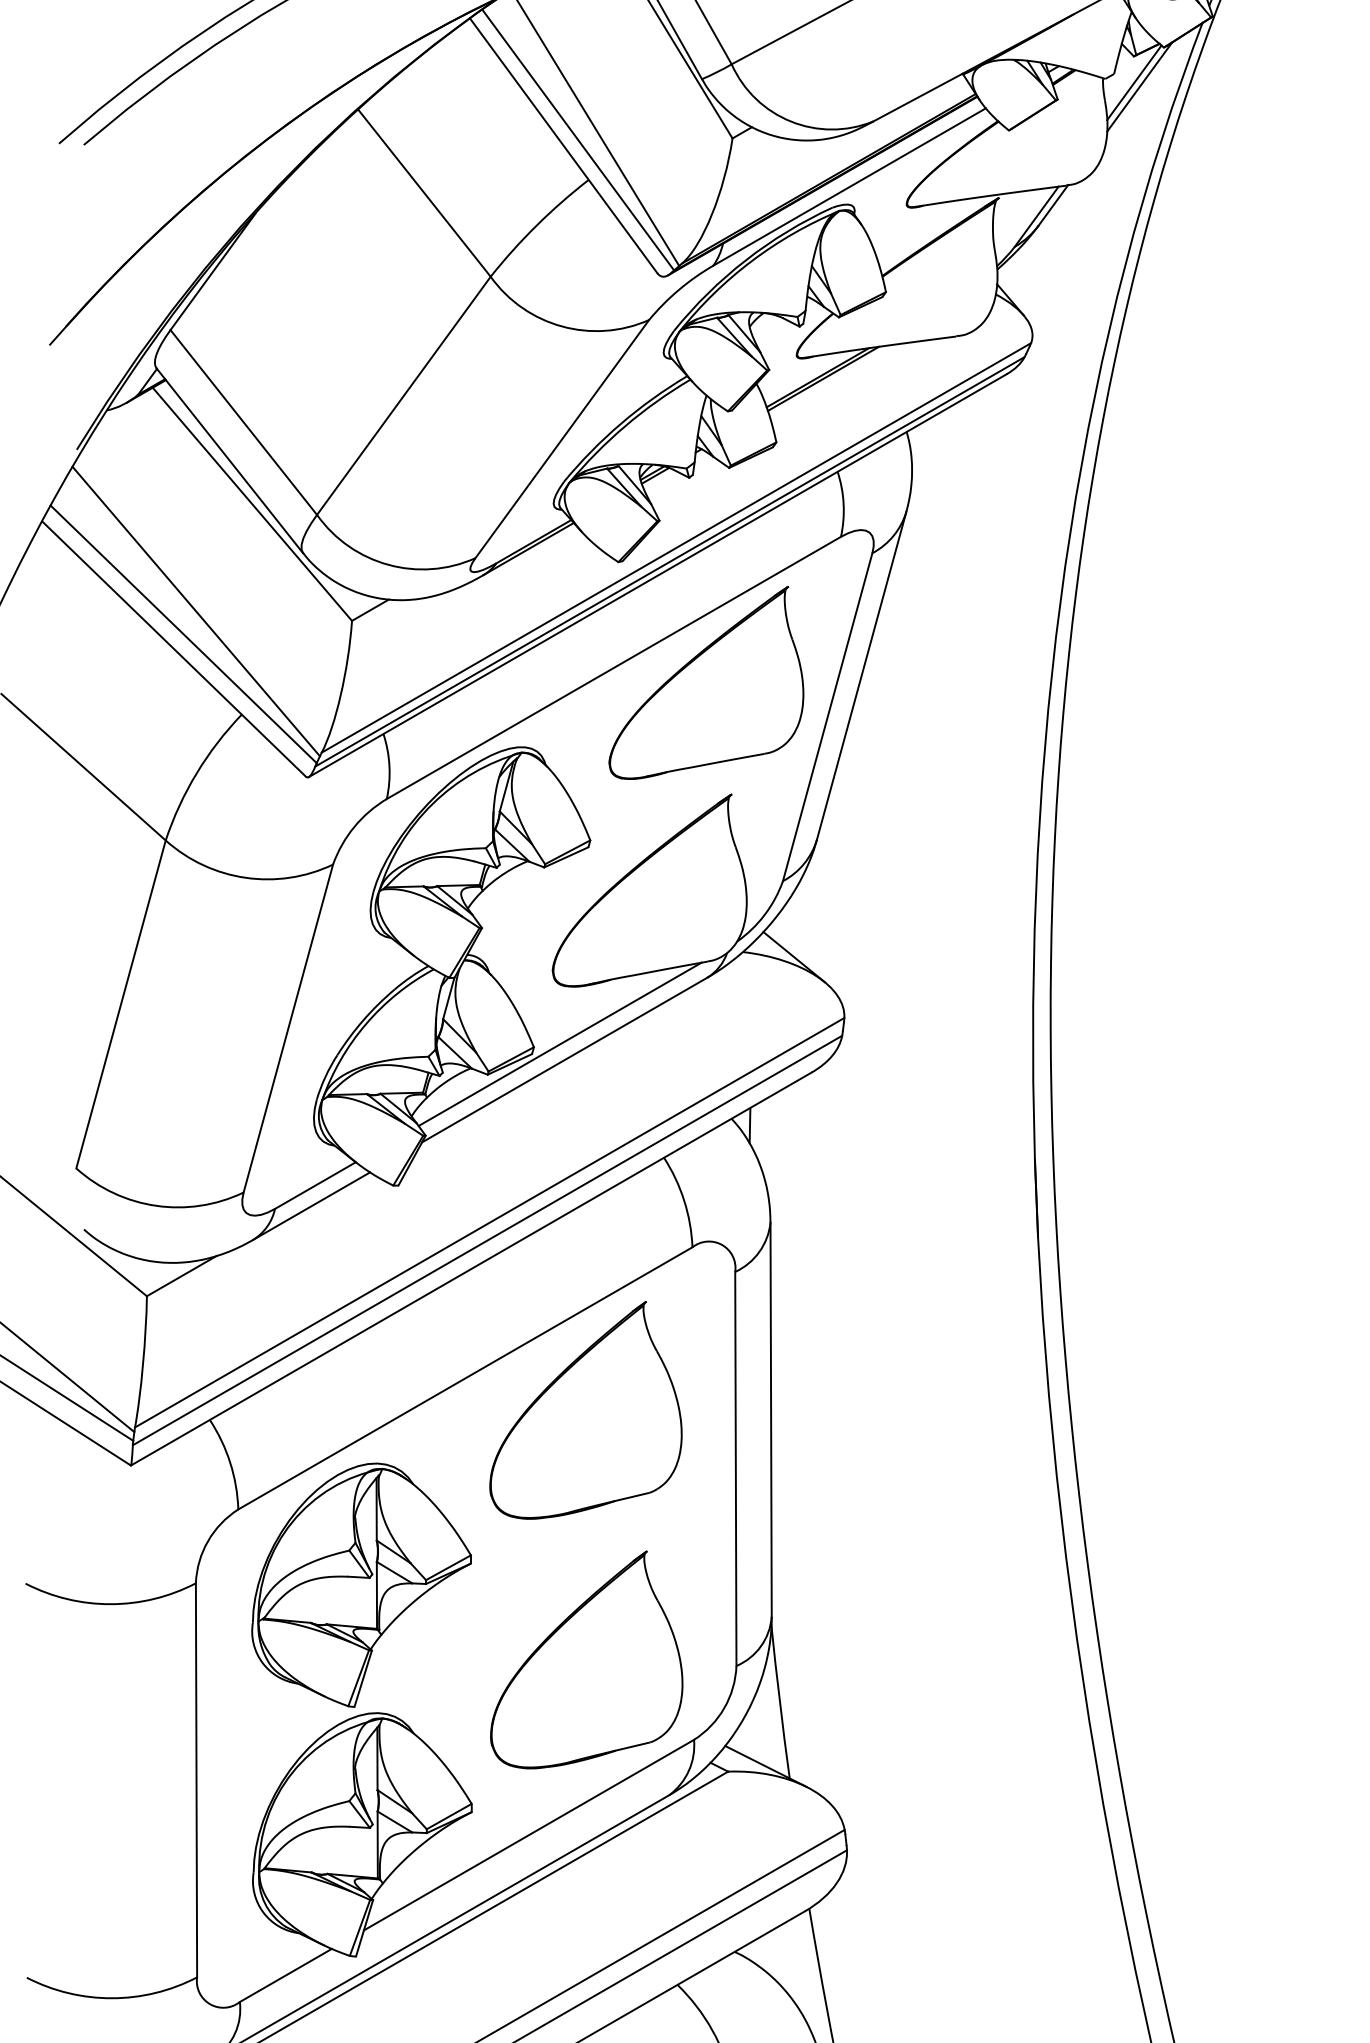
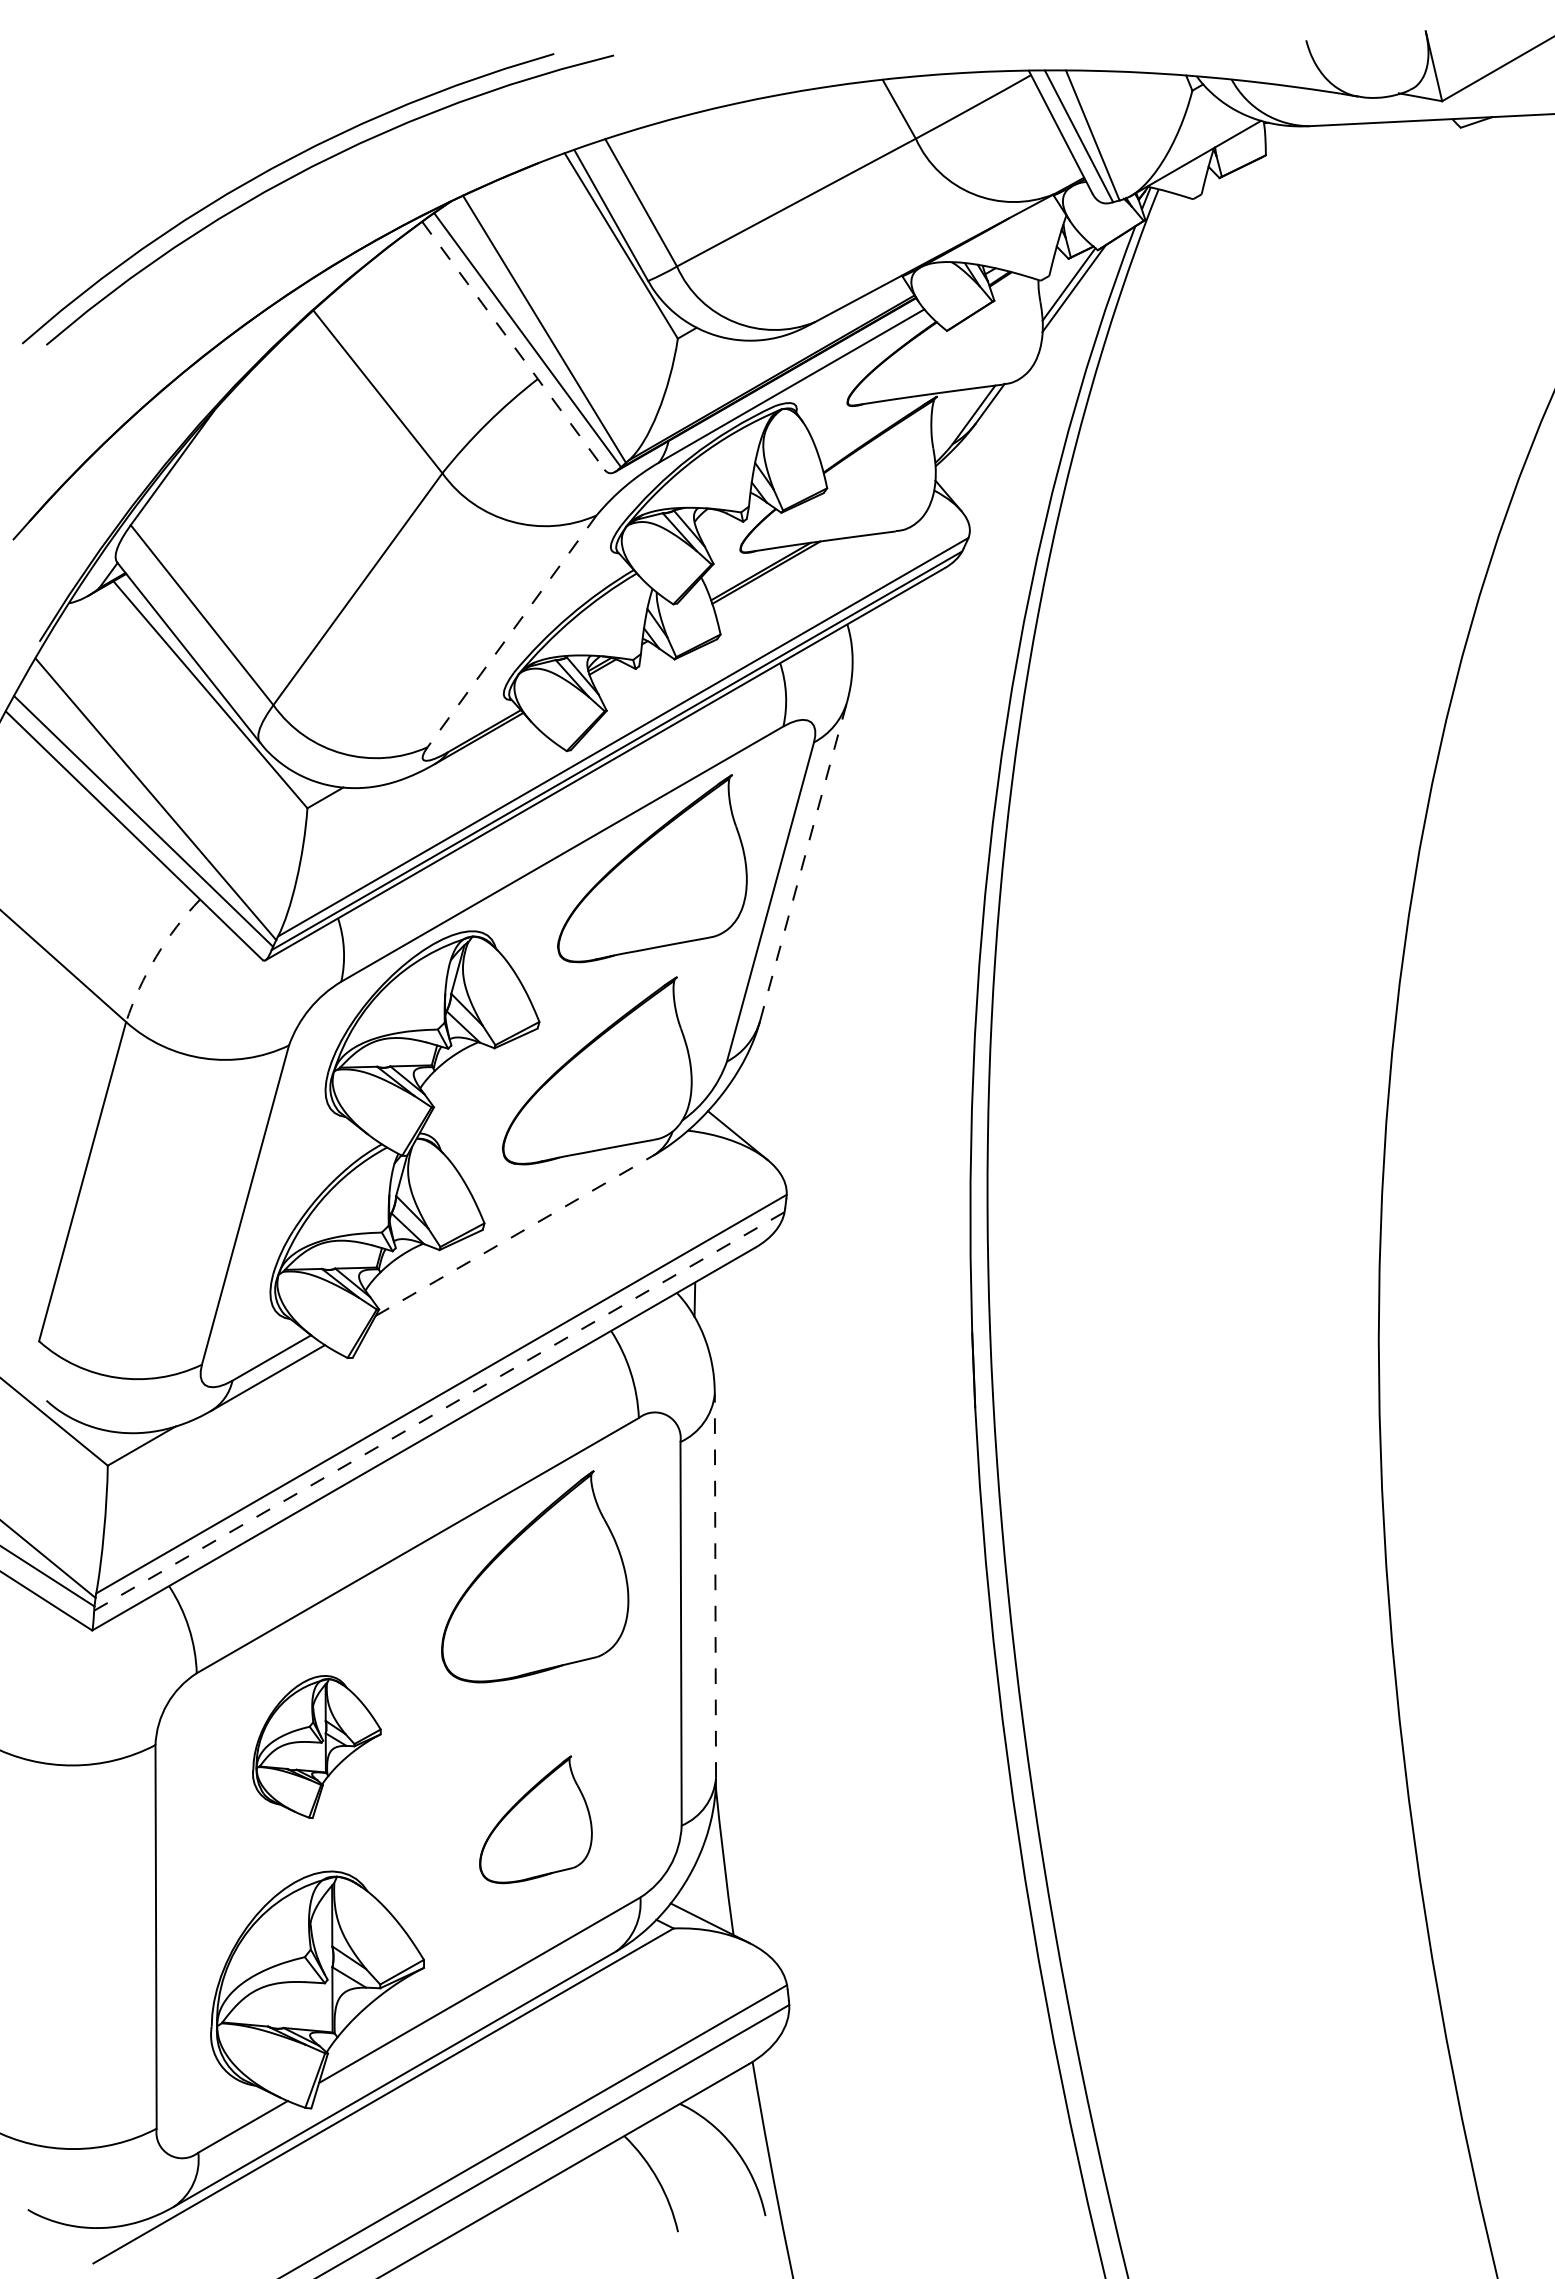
line: (563, 145) -> (513, 345), solid -> dashed
line: (561, 439) -> (511, 631), solid -> dashed
line: (861, 675) -> (803, 861), solid -> dashed
arc: (196, 773) -> (156, 956), solid -> dashed
line: (559, 1044) -> (509, 1220), removed
line: (564, 1059) -> (514, 1235), solid -> dashed
line: (487, 1240) -> (439, 1411), solid -> dashed
line: (771, 1419) -> (715, 1585), solid -> dashed
part: (361, 1584) -> (316, 1746), size x0.6
part: (586, 1659) -> (535, 1819), size x0.6

